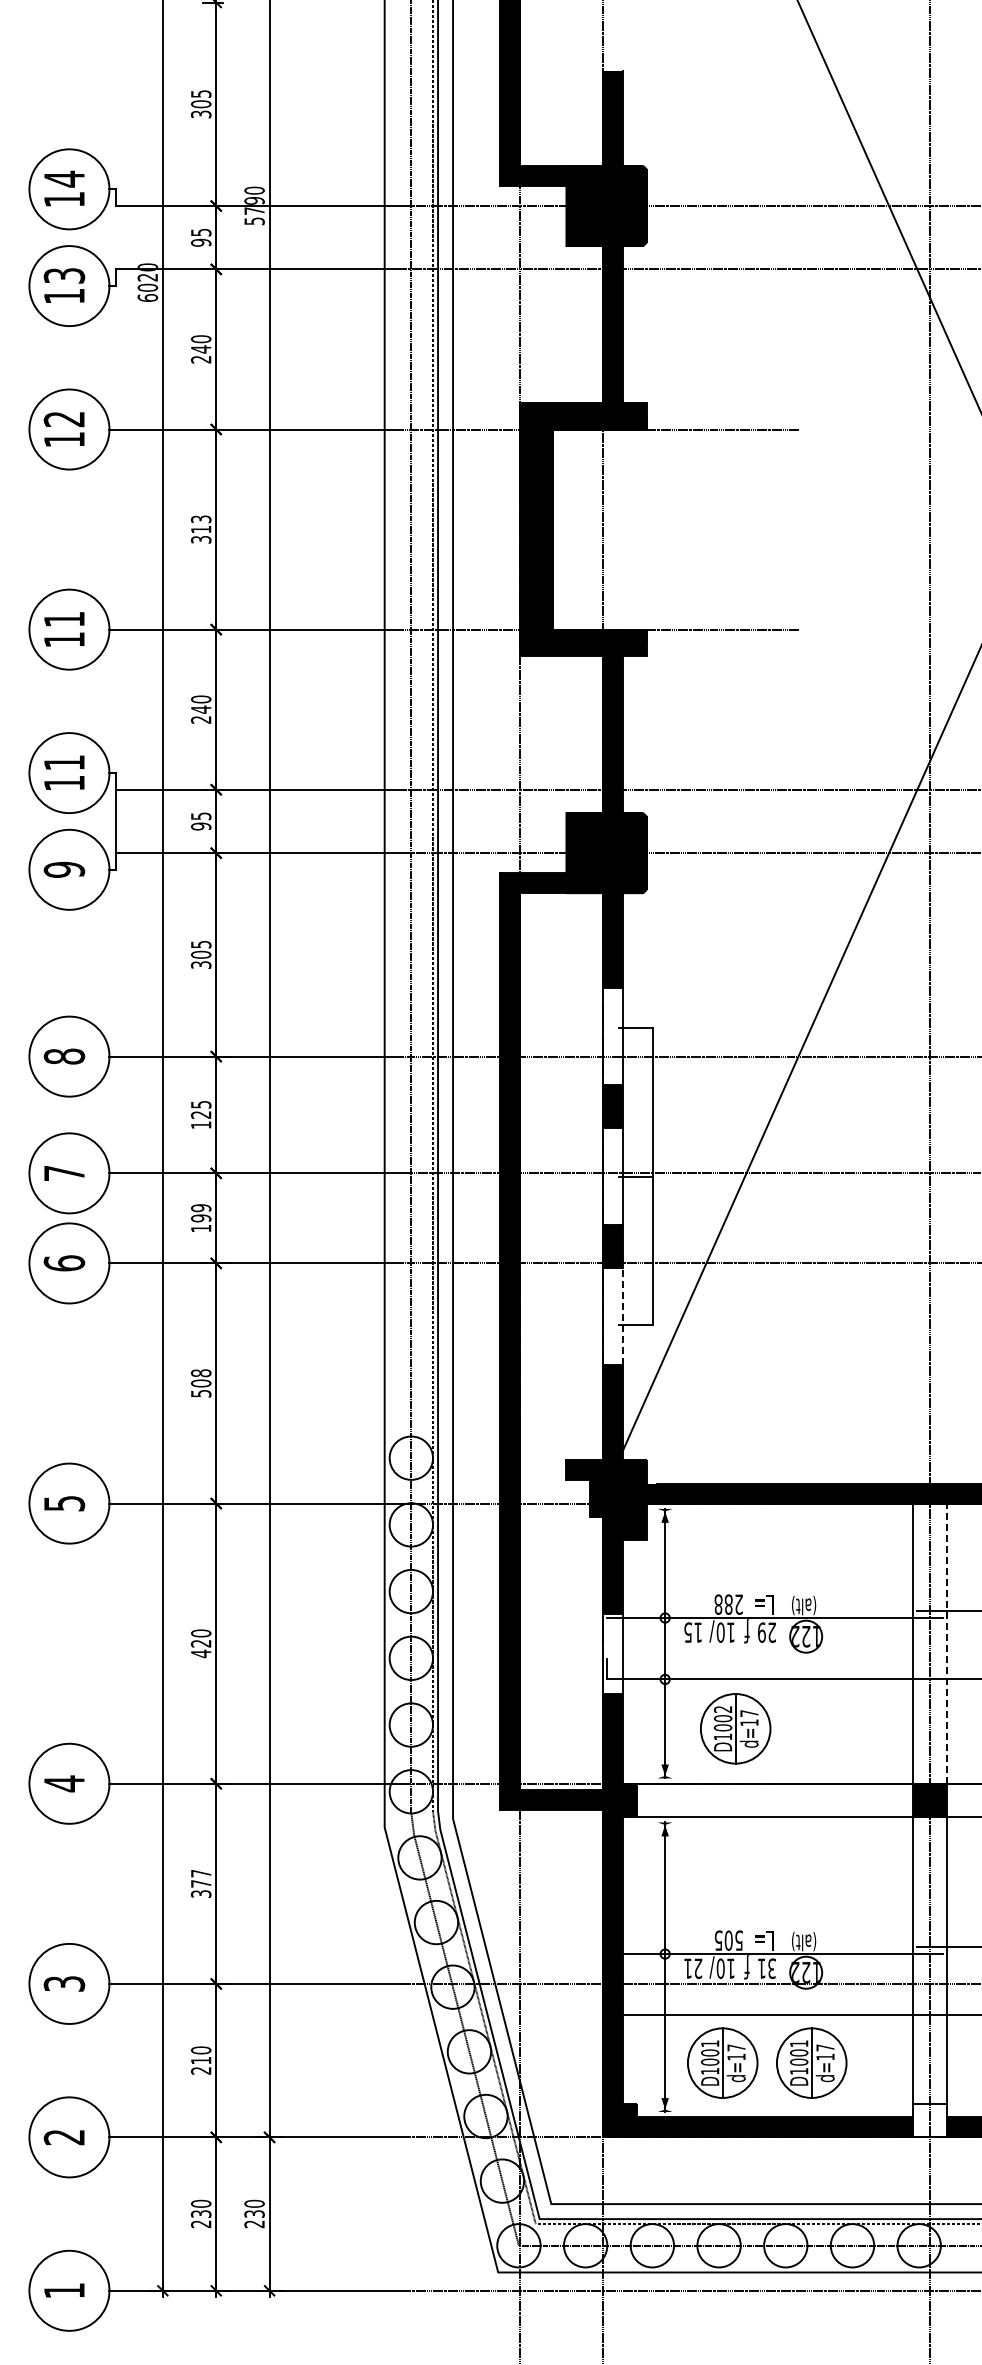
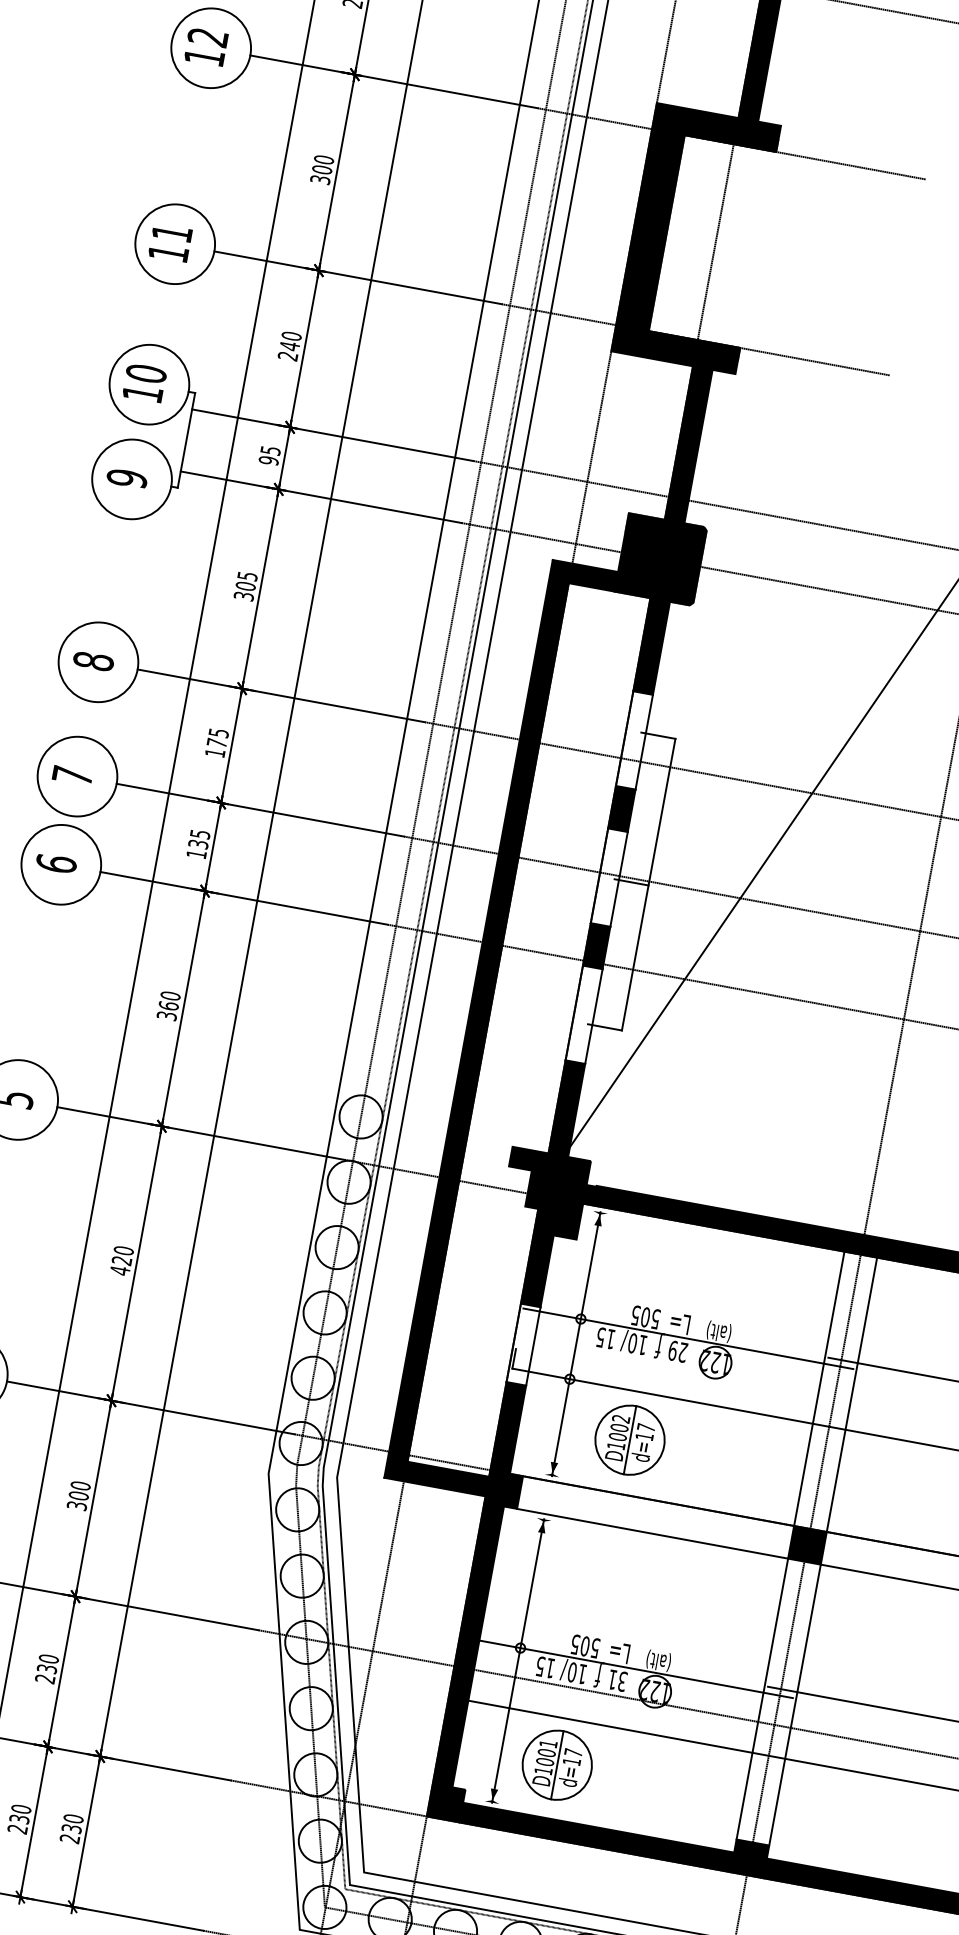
text: (201, 524) -> (323, 165), 313 -> 300
text: (64, 762) -> (146, 373), 11 -> 10
text: (200, 1114) -> (216, 742), 125 -> 175
text: (201, 1213) -> (199, 839), 199 -> 135
line: (623, 1316) -> (594, 1016), dashed -> solid
text: (200, 1383) -> (168, 1005), 508 -> 360
text: (728, 1604) -> (645, 1317), 288 -> 505
line: (946, 1643) -> (851, 1394), dashed -> solid
text: (201, 1878) -> (80, 1490), 377 -> 300
text: (693, 1968) -> (545, 1667), 21 -> 15
text: (201, 2060) -> (47, 1668), 210 -> 230
part: (811, 2062) -> (644, 1780), removed
fill: (929, 2120) -> (749, 1858), added

